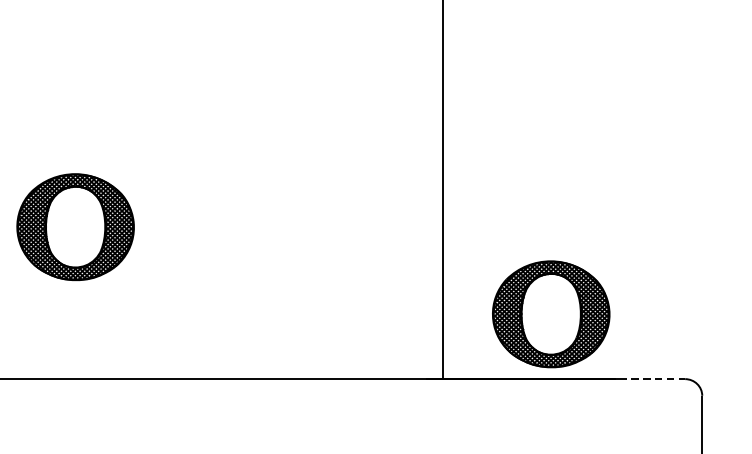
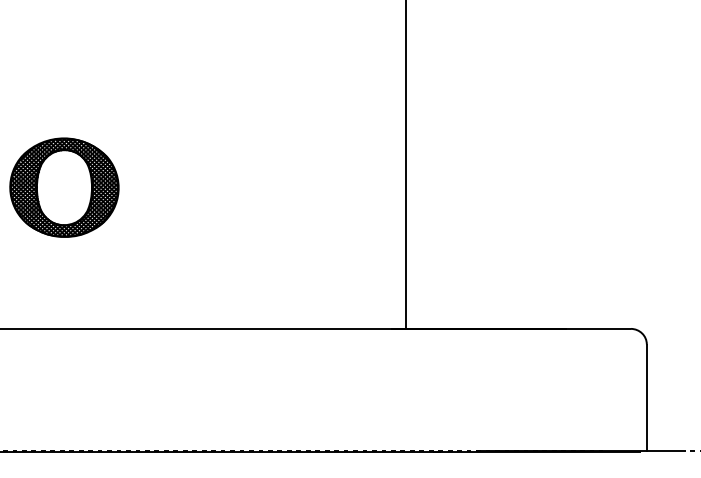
part: (551, 314) -> (506, 268), removed
line: (652, 378) -> (600, 328), dashed -> solid

